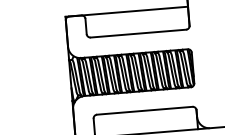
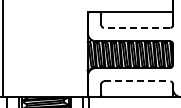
line: (137, 33) -> (136, 27), solid -> dashed
line: (145, 110) -> (137, 81), solid -> dashed

